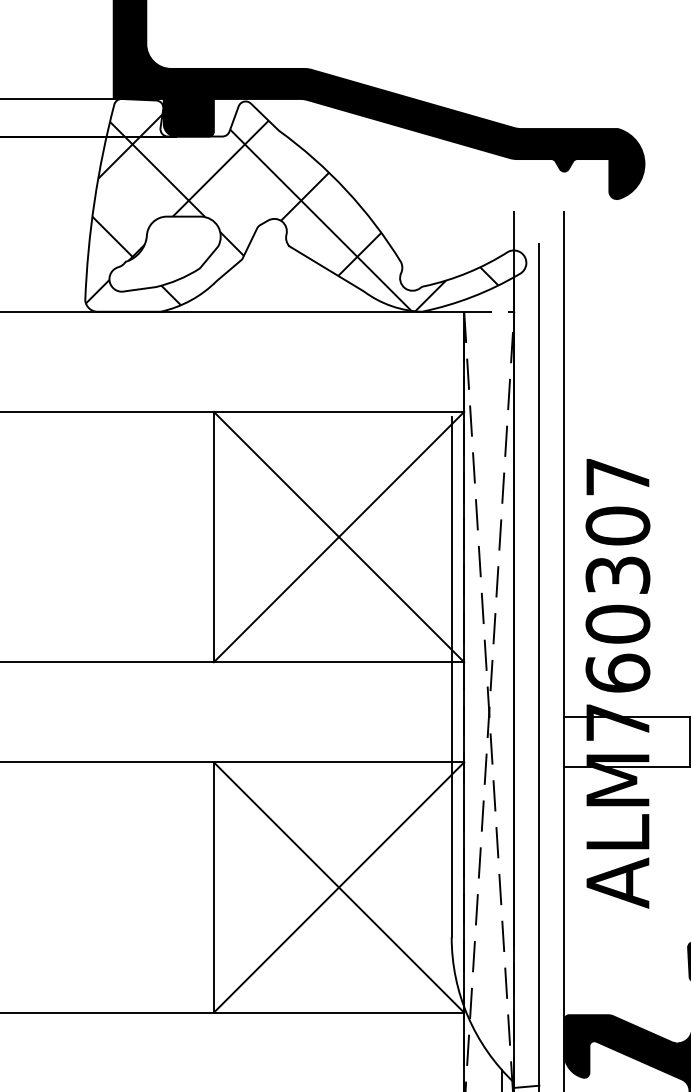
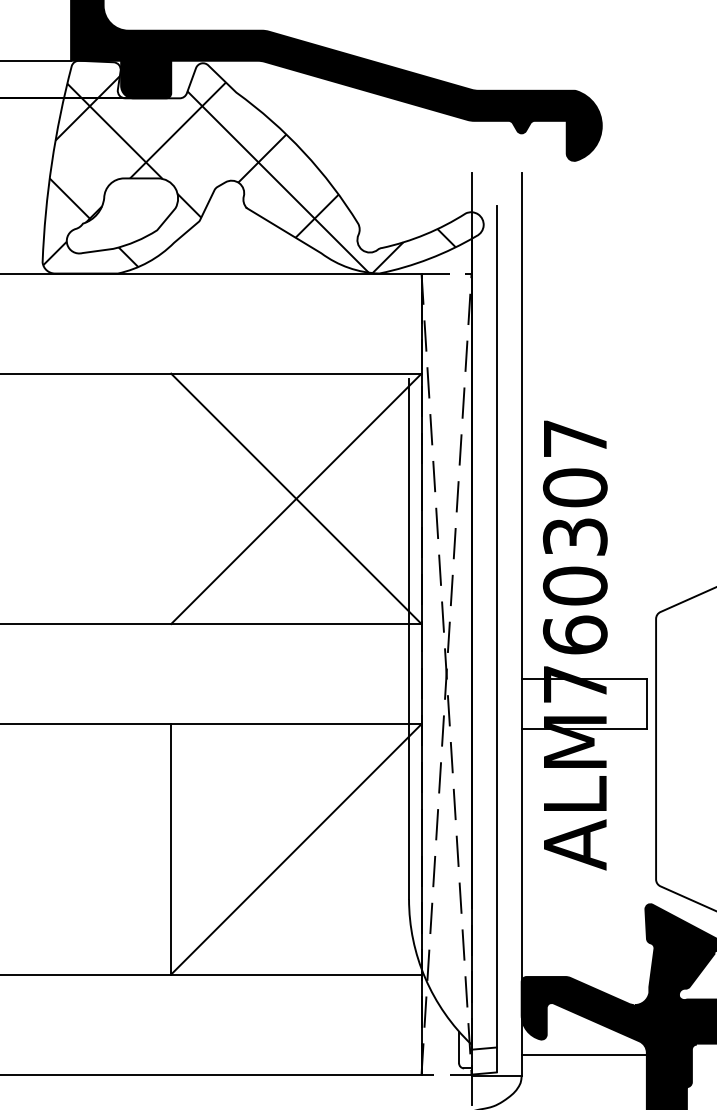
line: (214, 536) -> (171, 498), removed
line: (339, 887) -> (296, 849), removed

